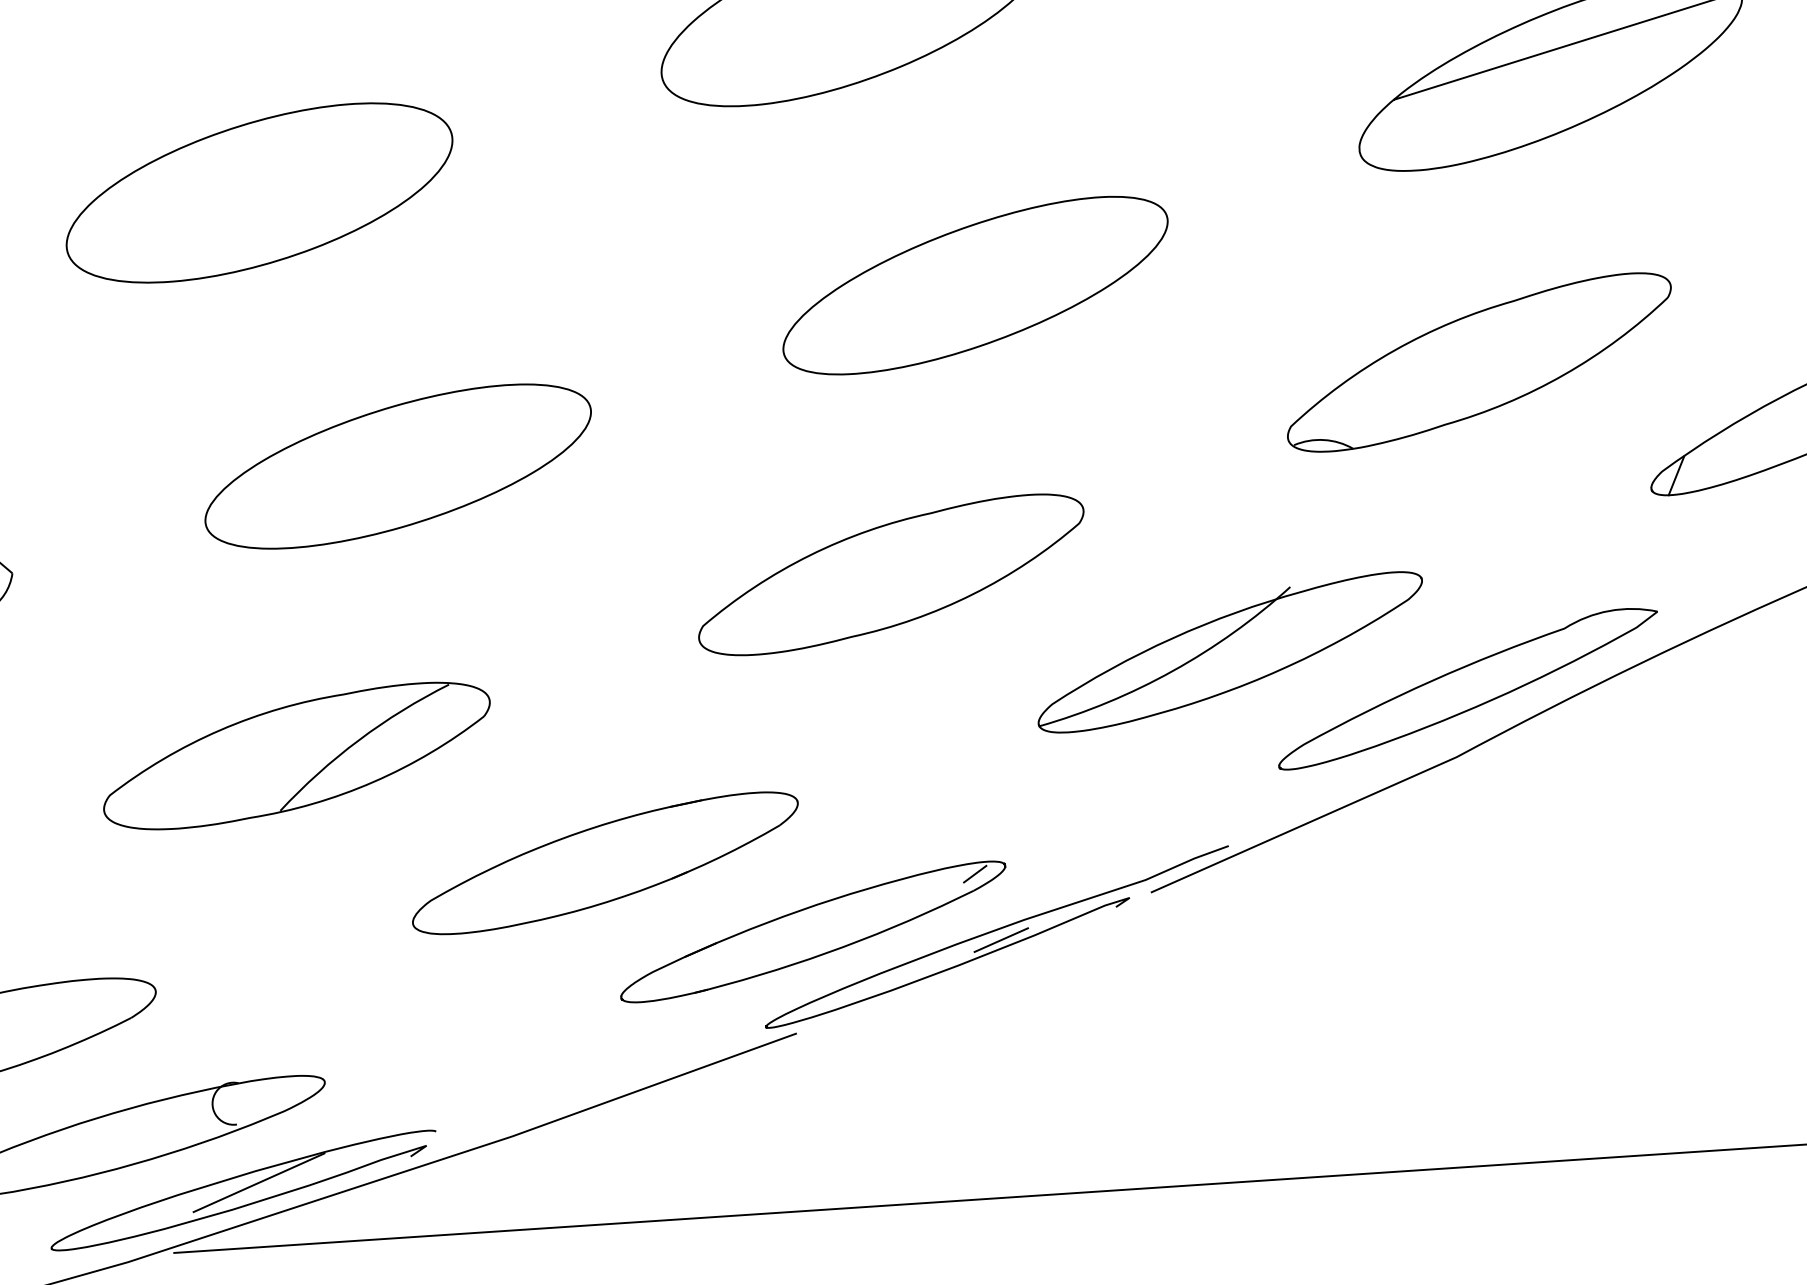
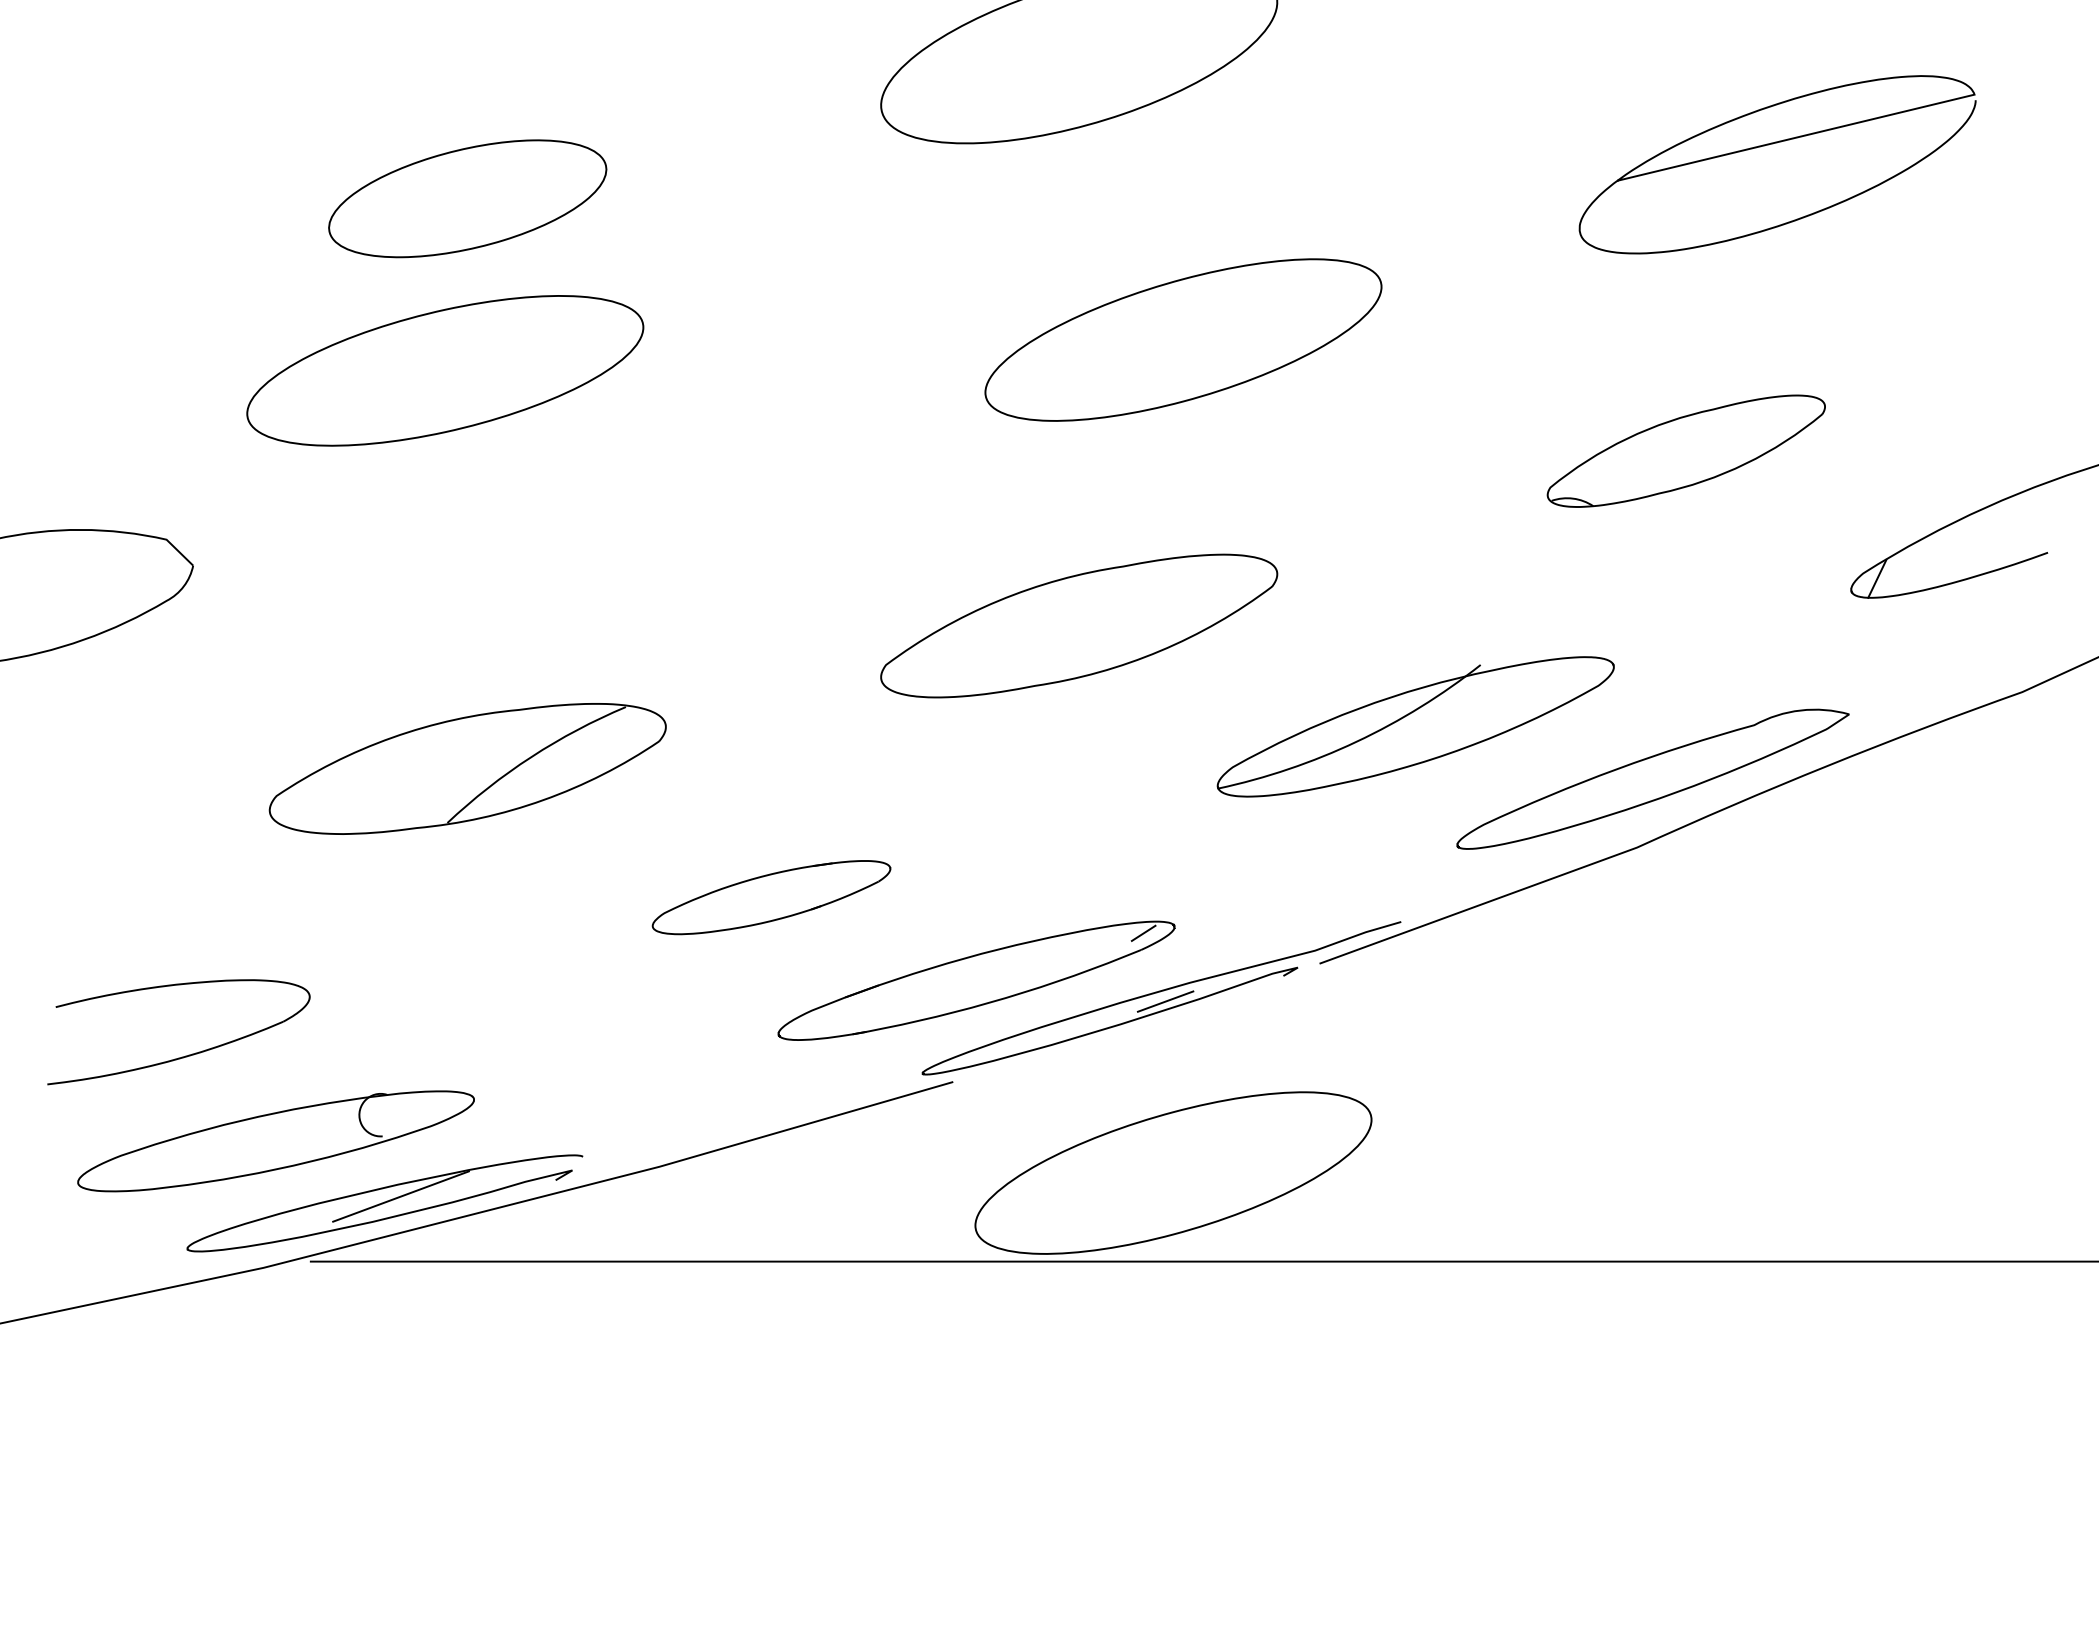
part: (259, 192) -> (467, 198), size x0.7
part: (1479, 361) -> (1686, 450), size x0.7
part: (398, 466) -> (445, 370), moved
part: (605, 863) -> (771, 897), size x0.6
part: (1020, 1108) -> (1173, 1172), added

